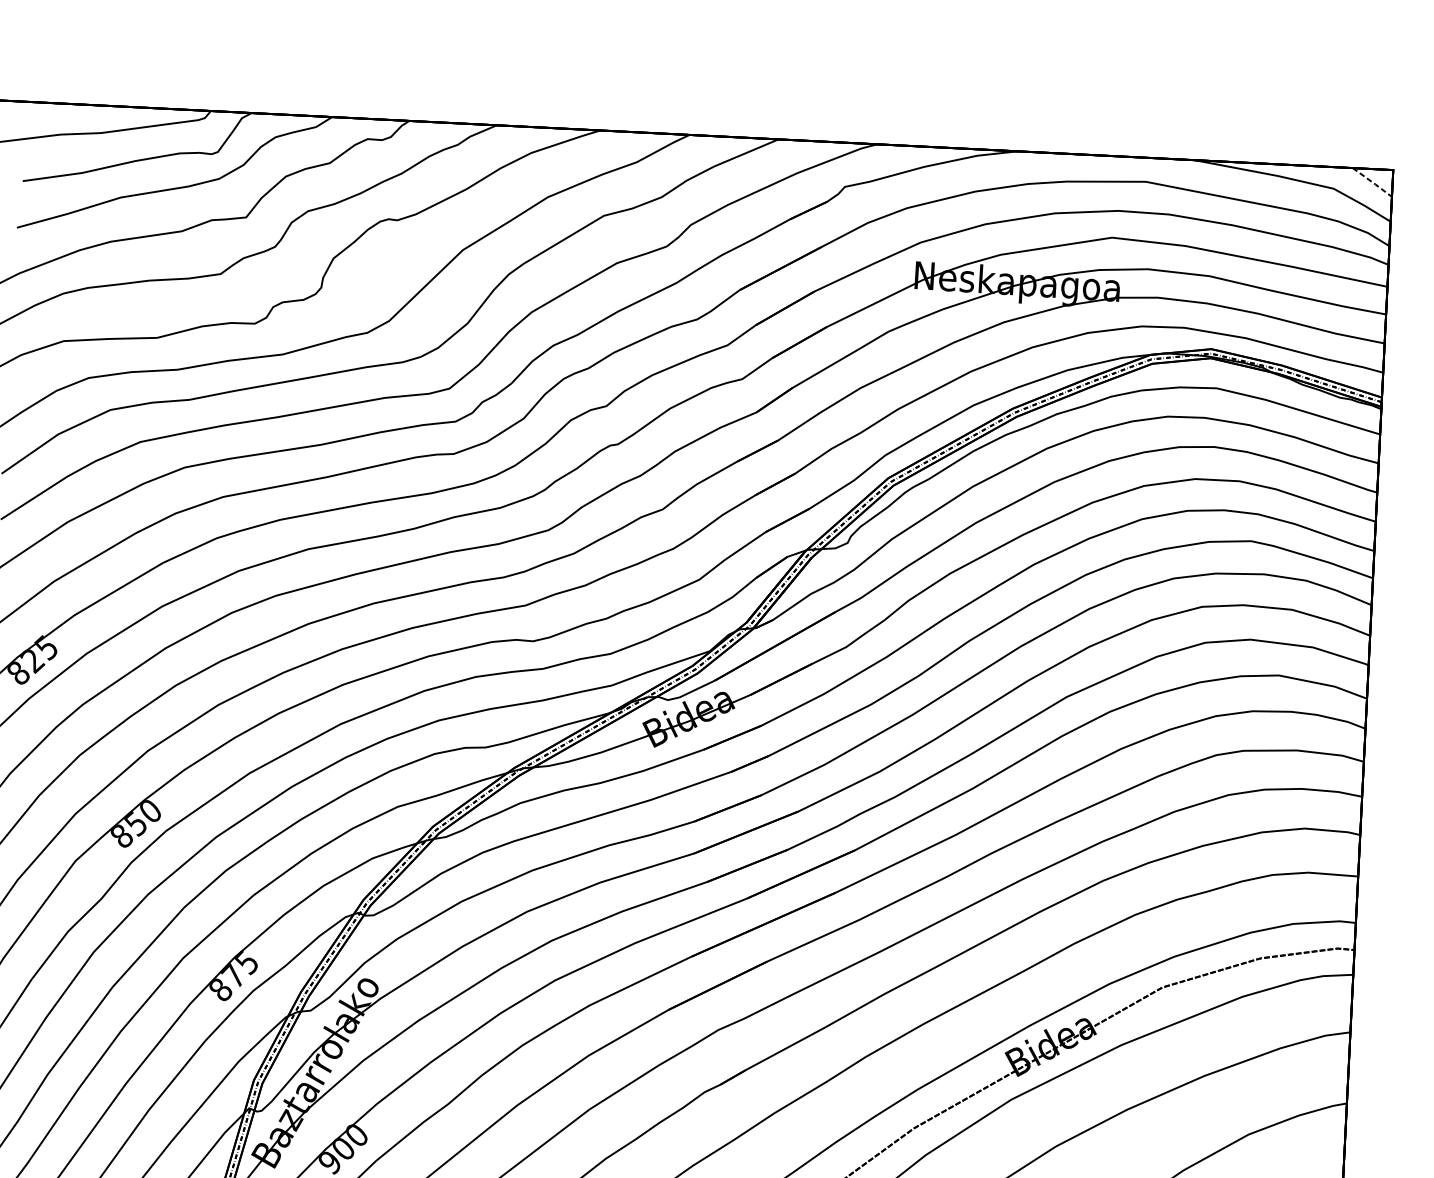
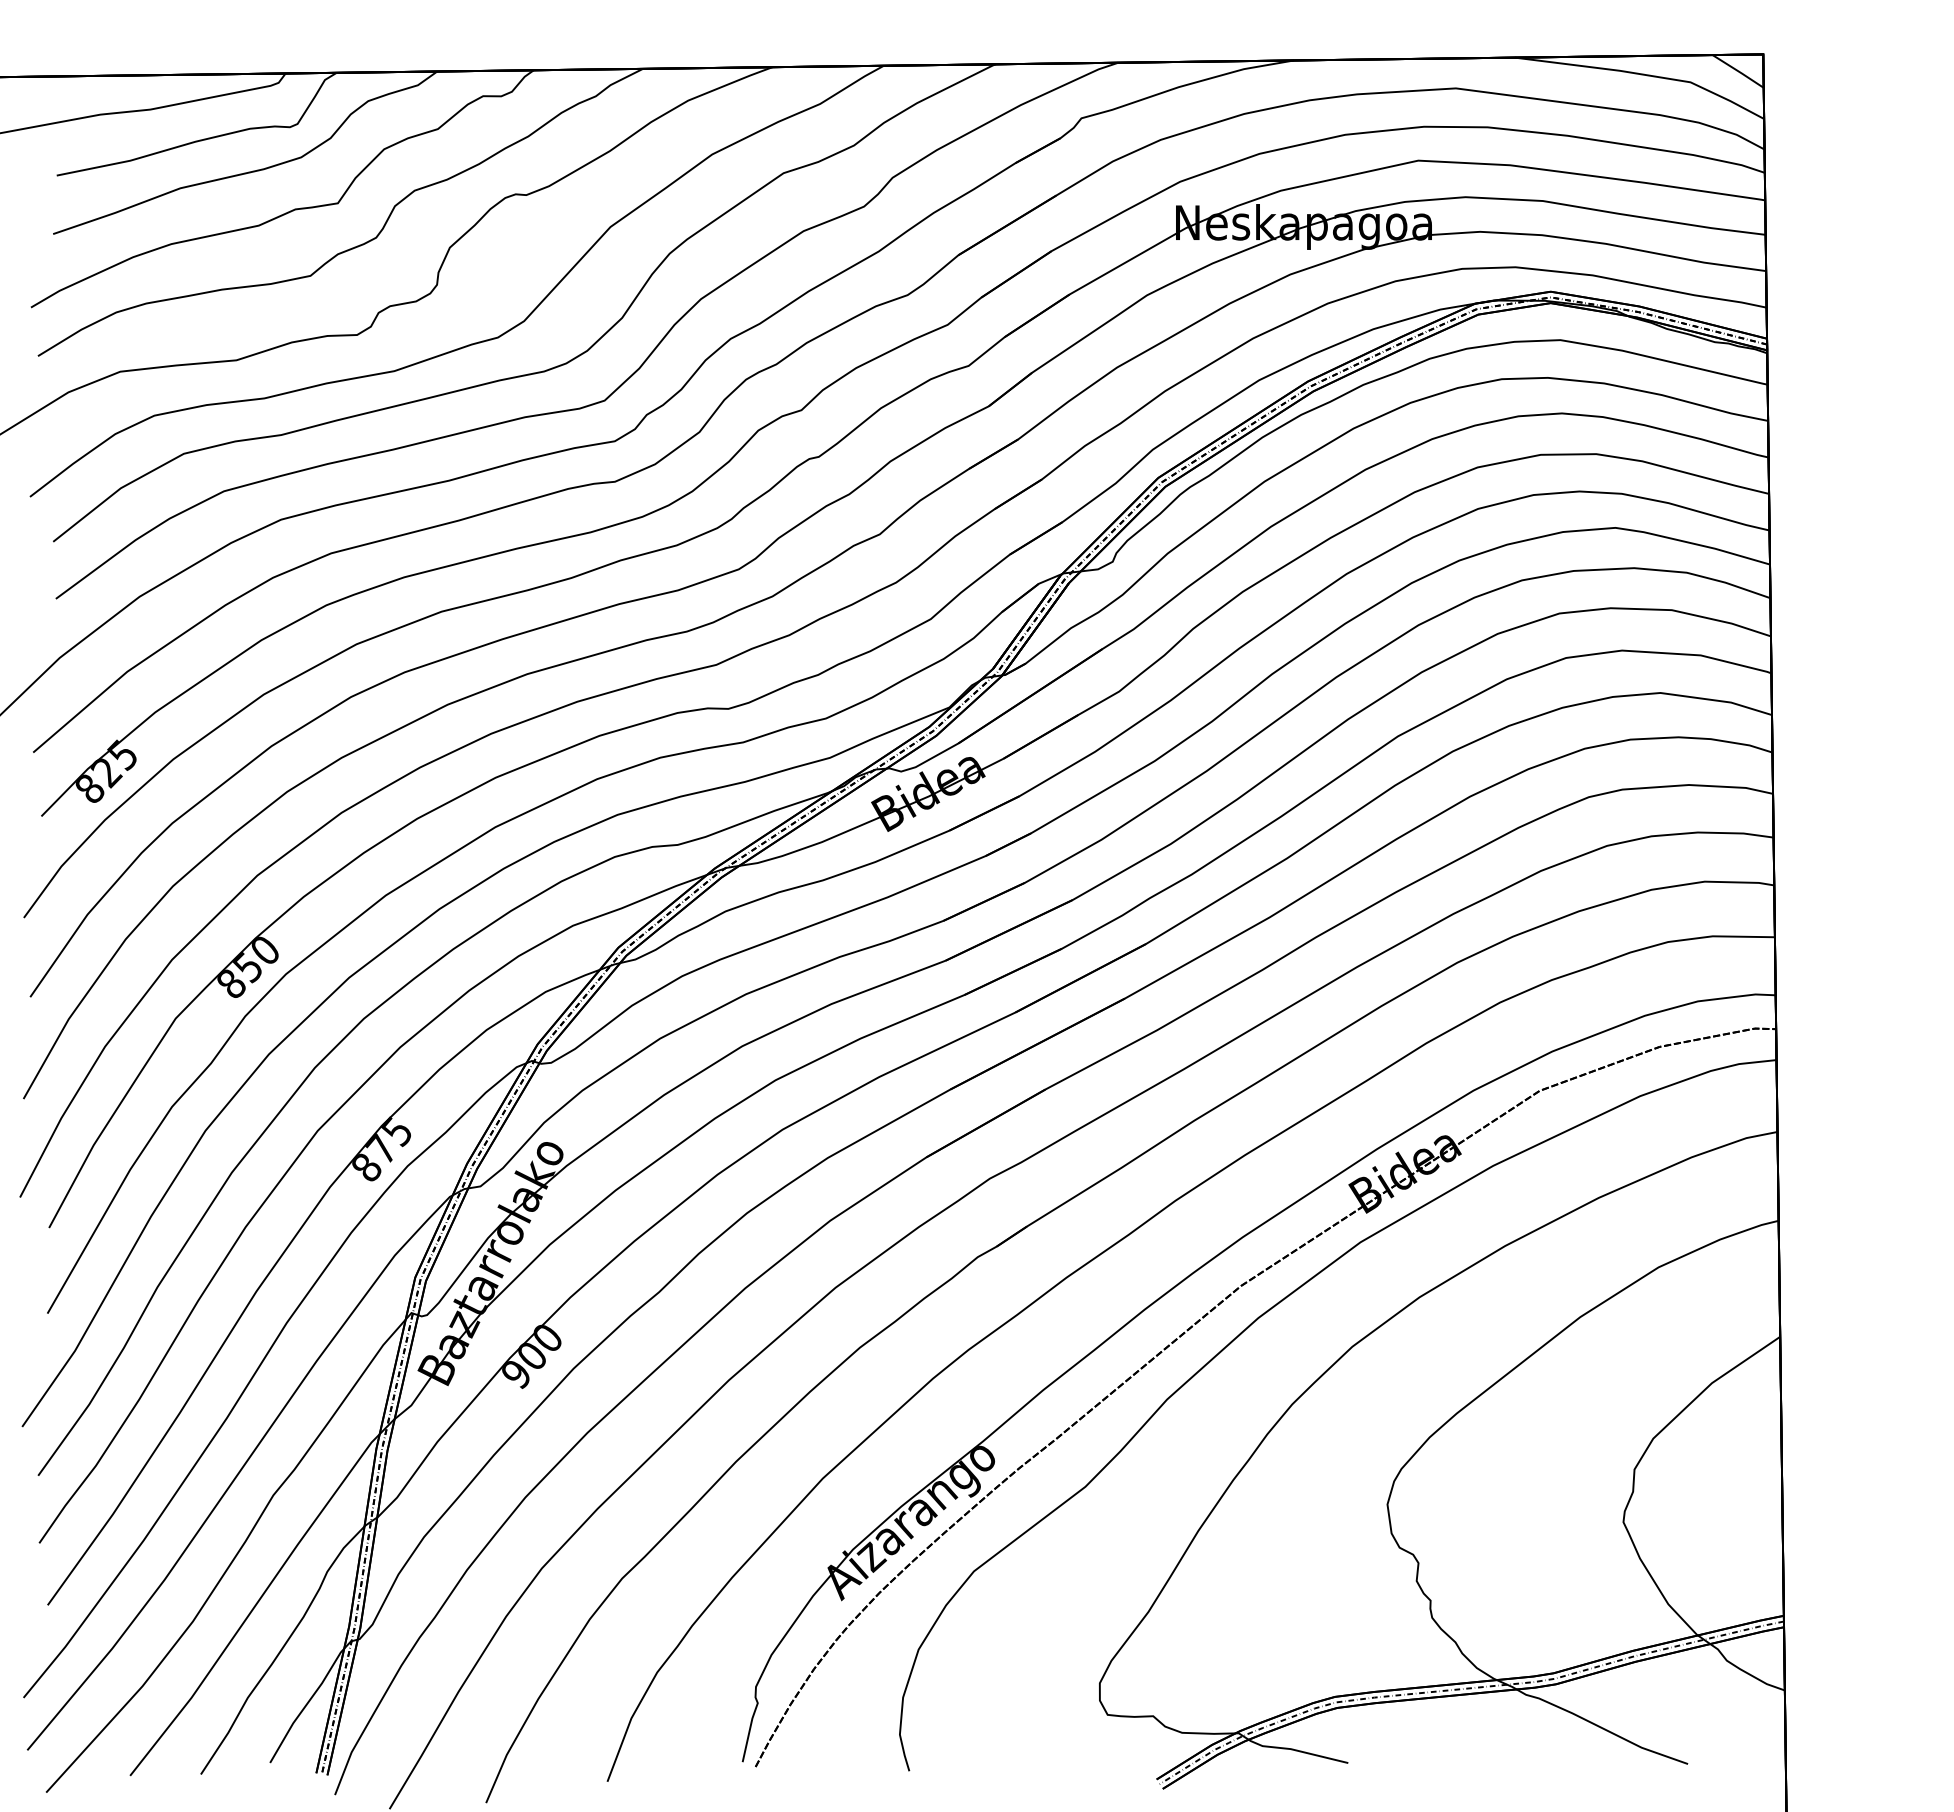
line: (1372, 182) -> (1738, 71), dashed -> solid

